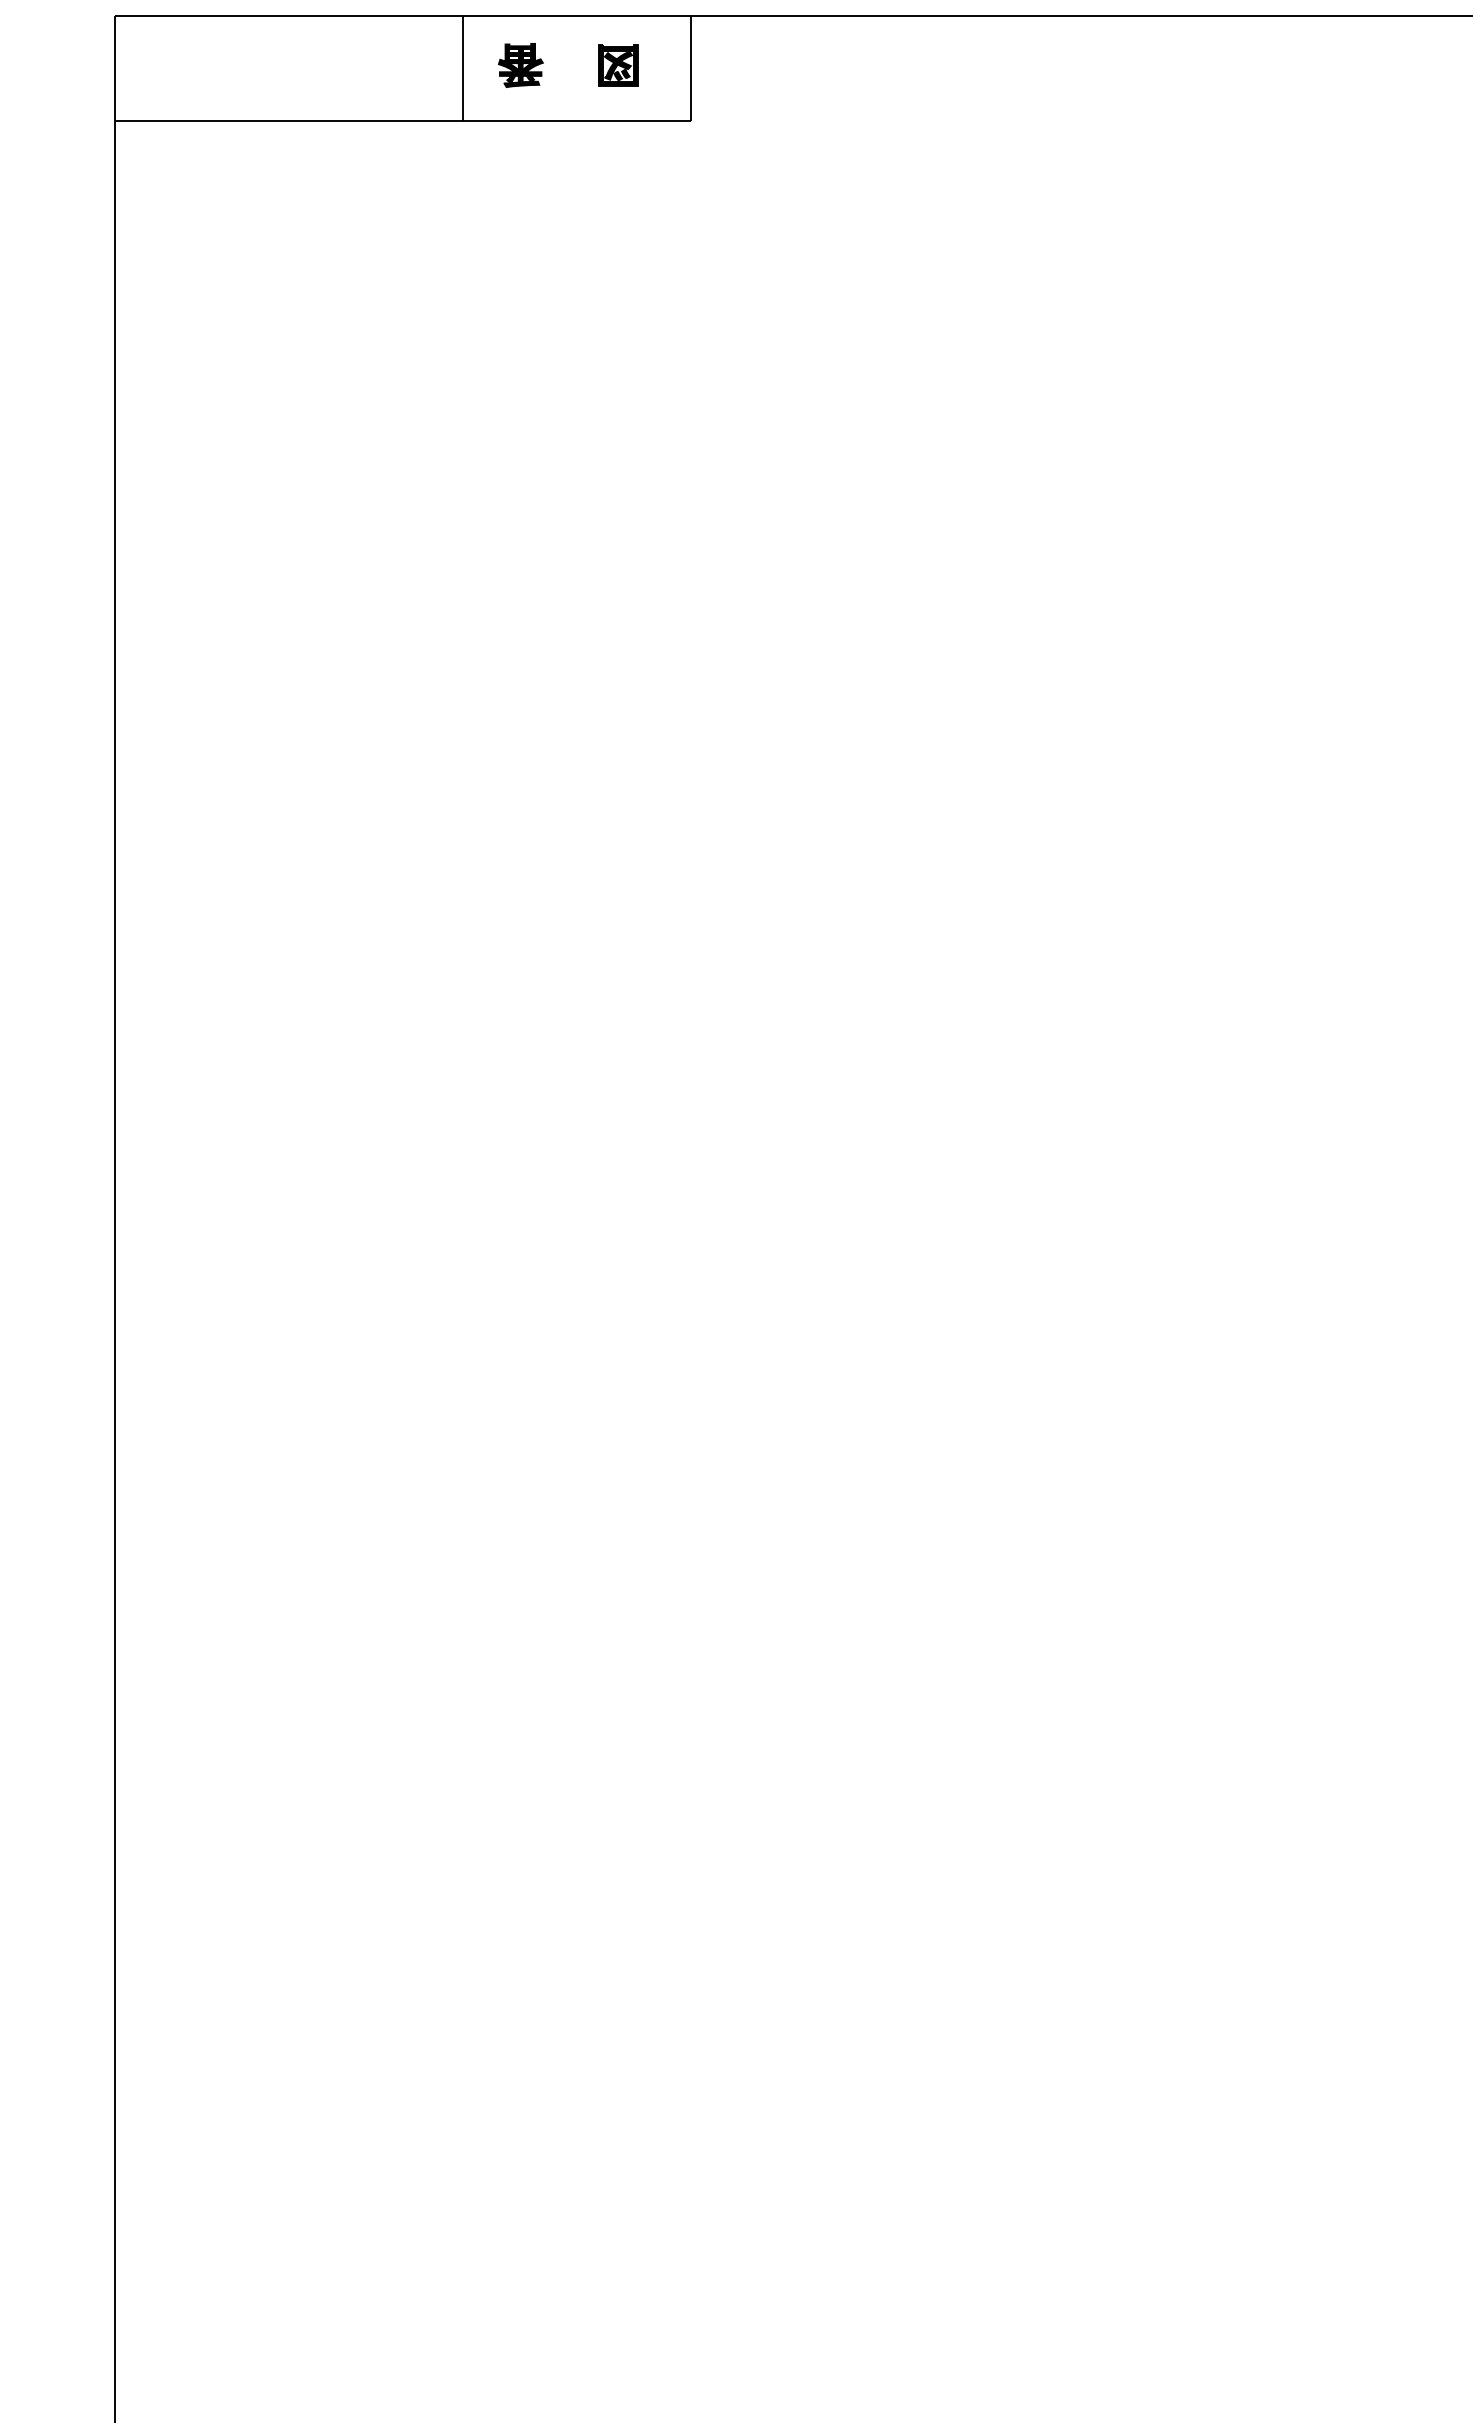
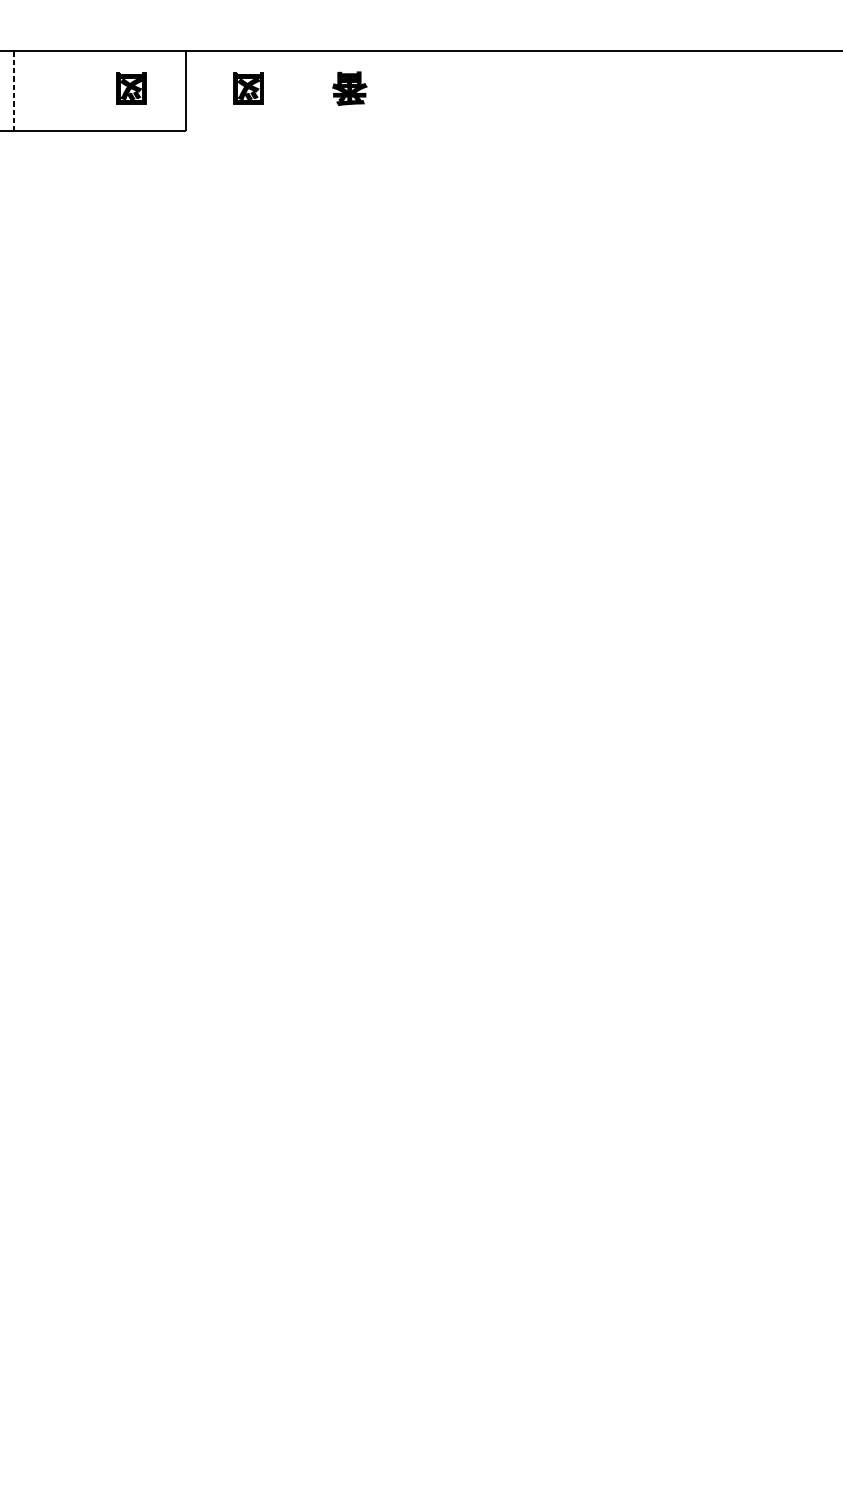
part: (520, 65) -> (349, 88), moved
part: (773, 65) -> (248, 88), added
line: (463, 68) -> (14, 91), solid -> dashed

